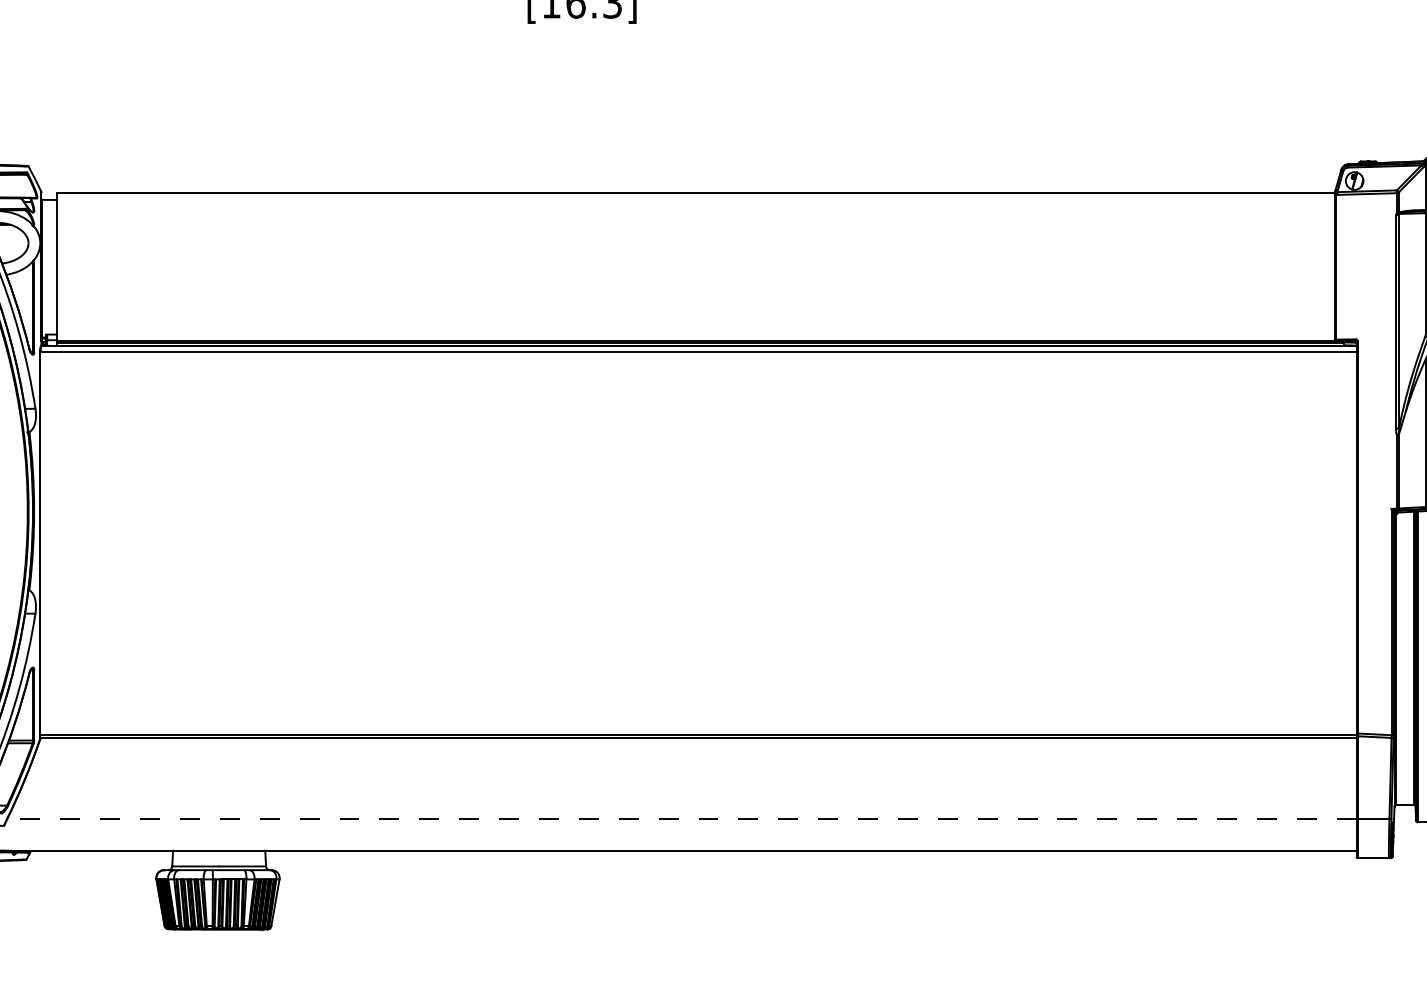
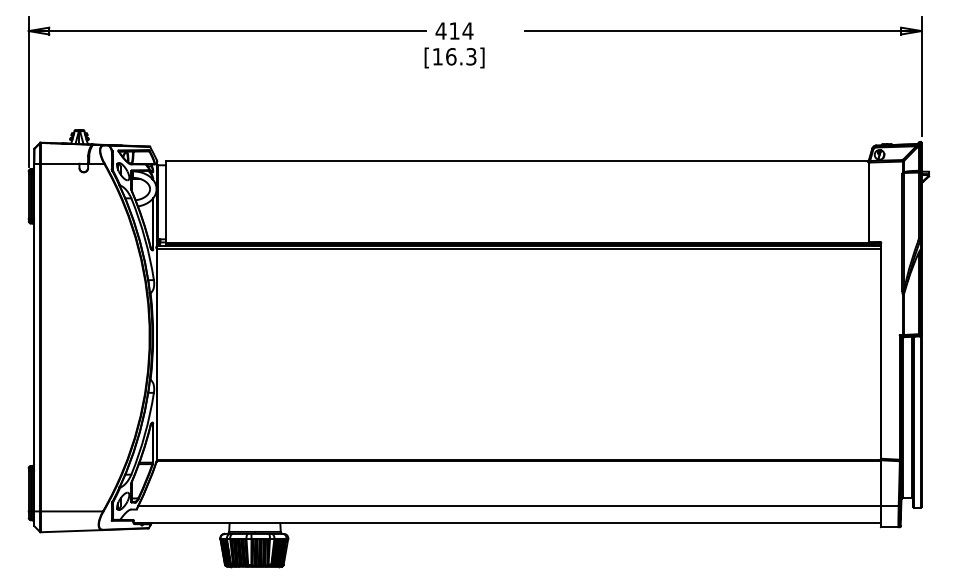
line: (680, 820) -> (508, 506), dashed -> solid

